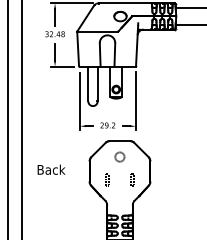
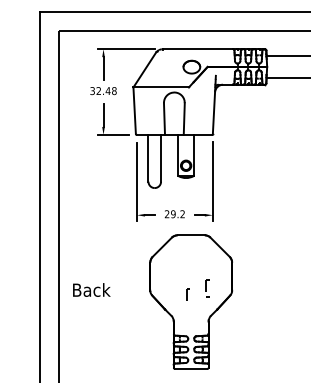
circle: (120, 156) -> (191, 256), removed
text: (51, 169) -> (91, 289), moved
part: (106, 178) -> (187, 294), moved

